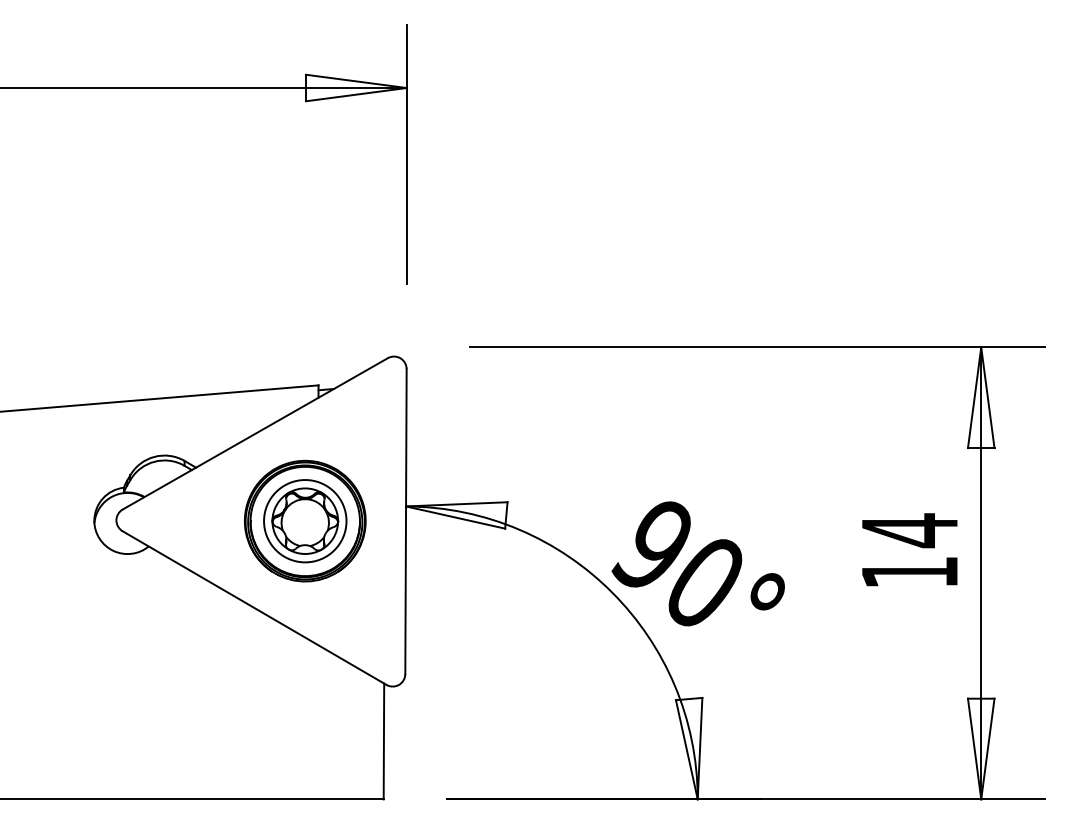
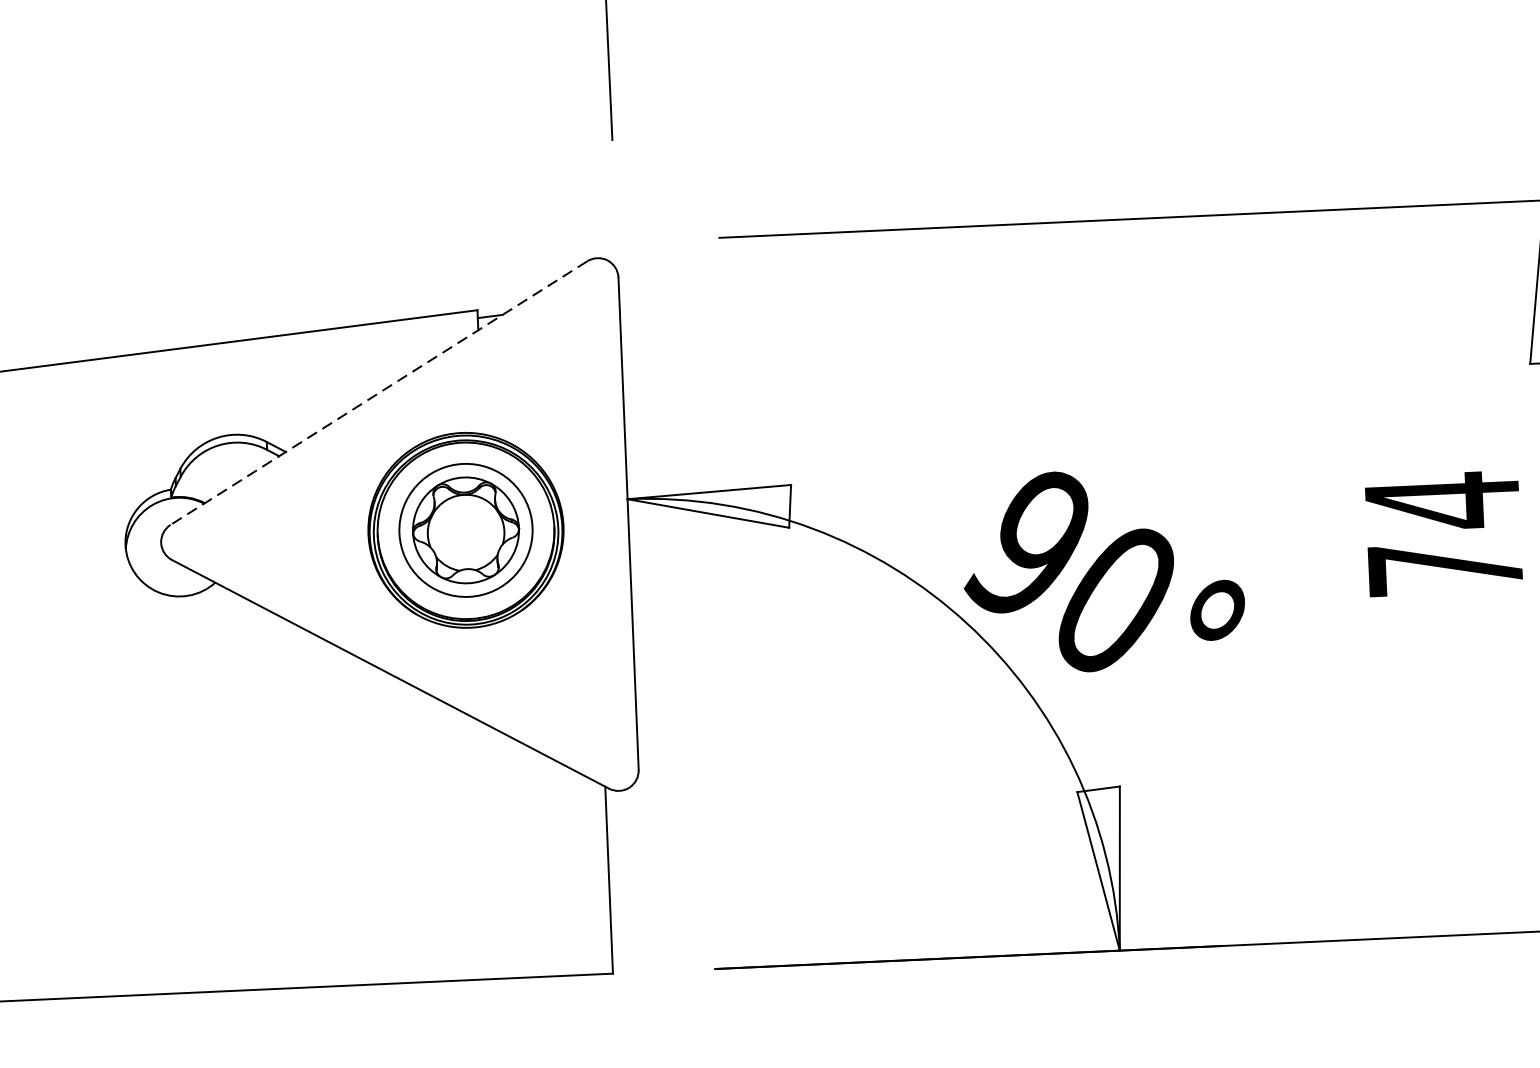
line: (255, 433) -> (379, 392), solid -> dashed
text: (909, 572) -> (1444, 568), 14 -> 74

